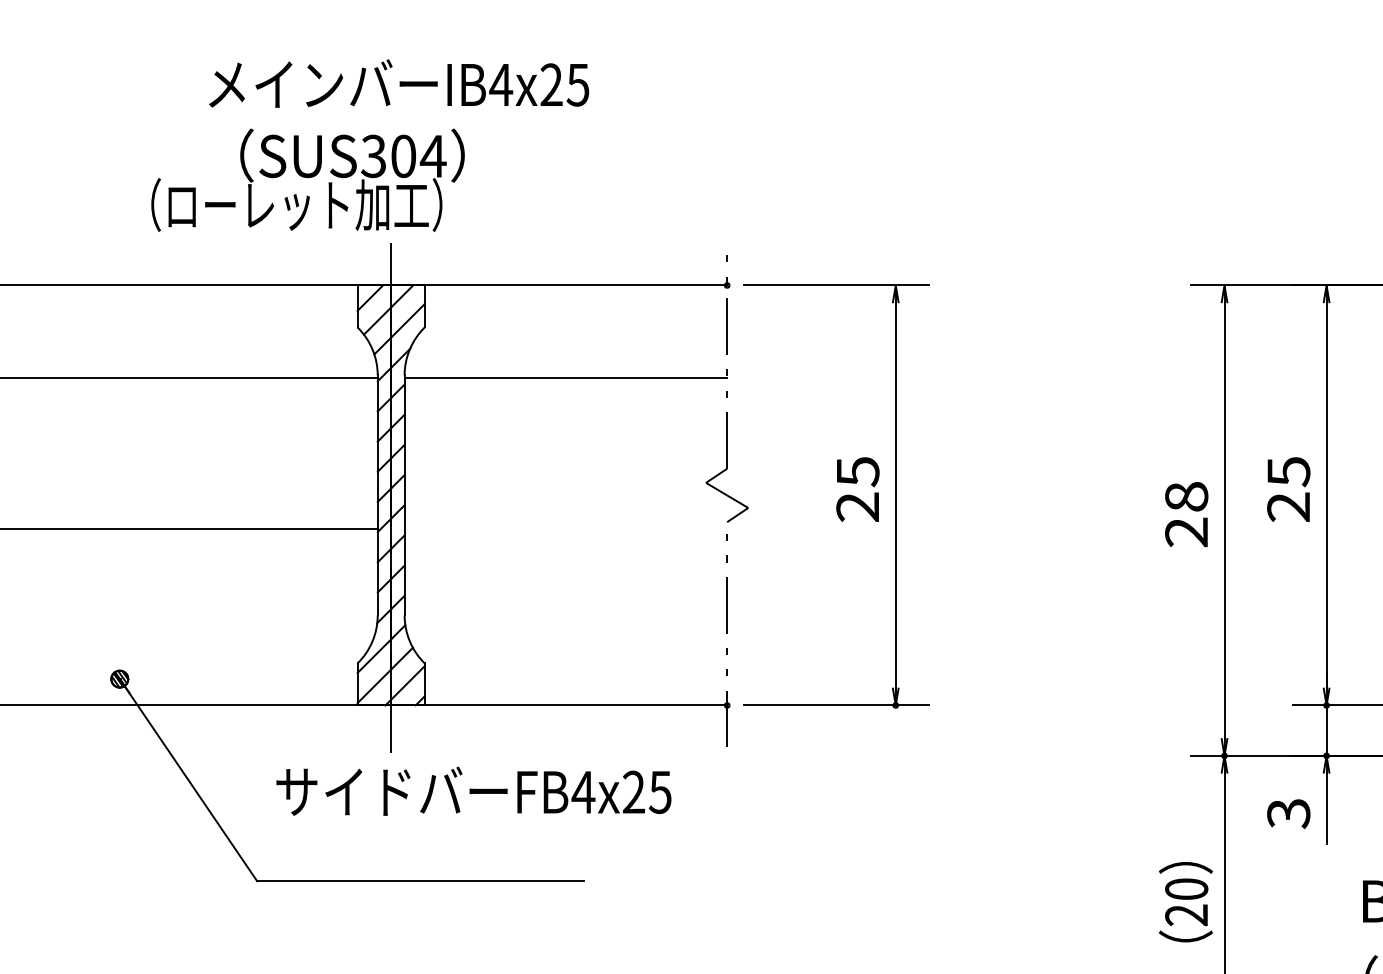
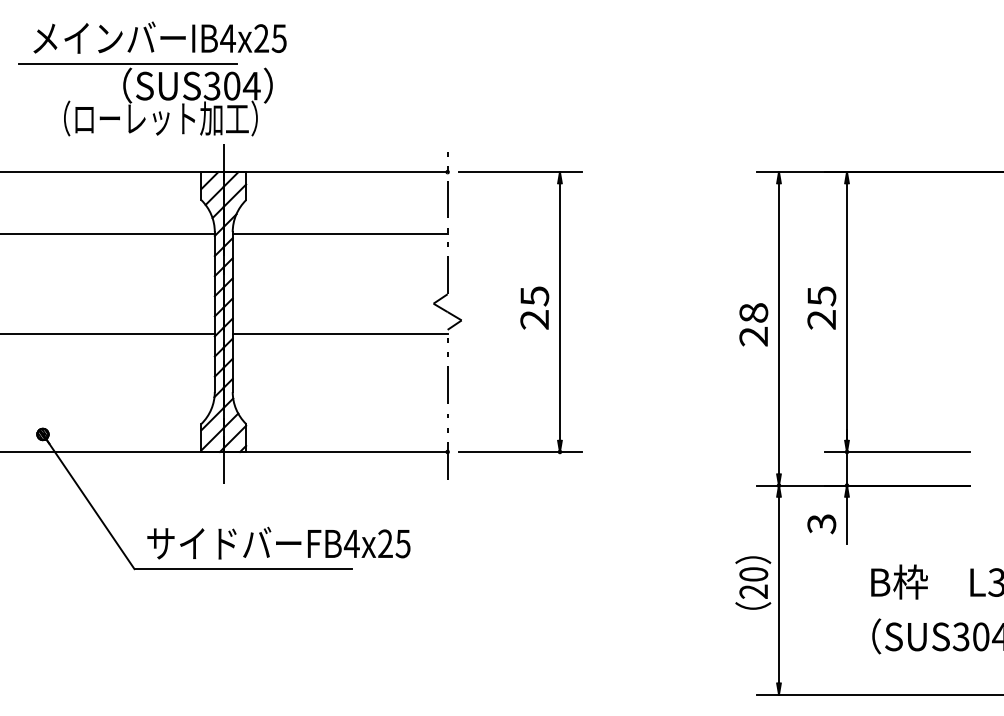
text: (398, 83) -> (159, 37), moved
line: (246, 122) -> (127, 63), added
line: (564, 529) -> (339, 334), added
text: (473, 790) -> (278, 542), moved

